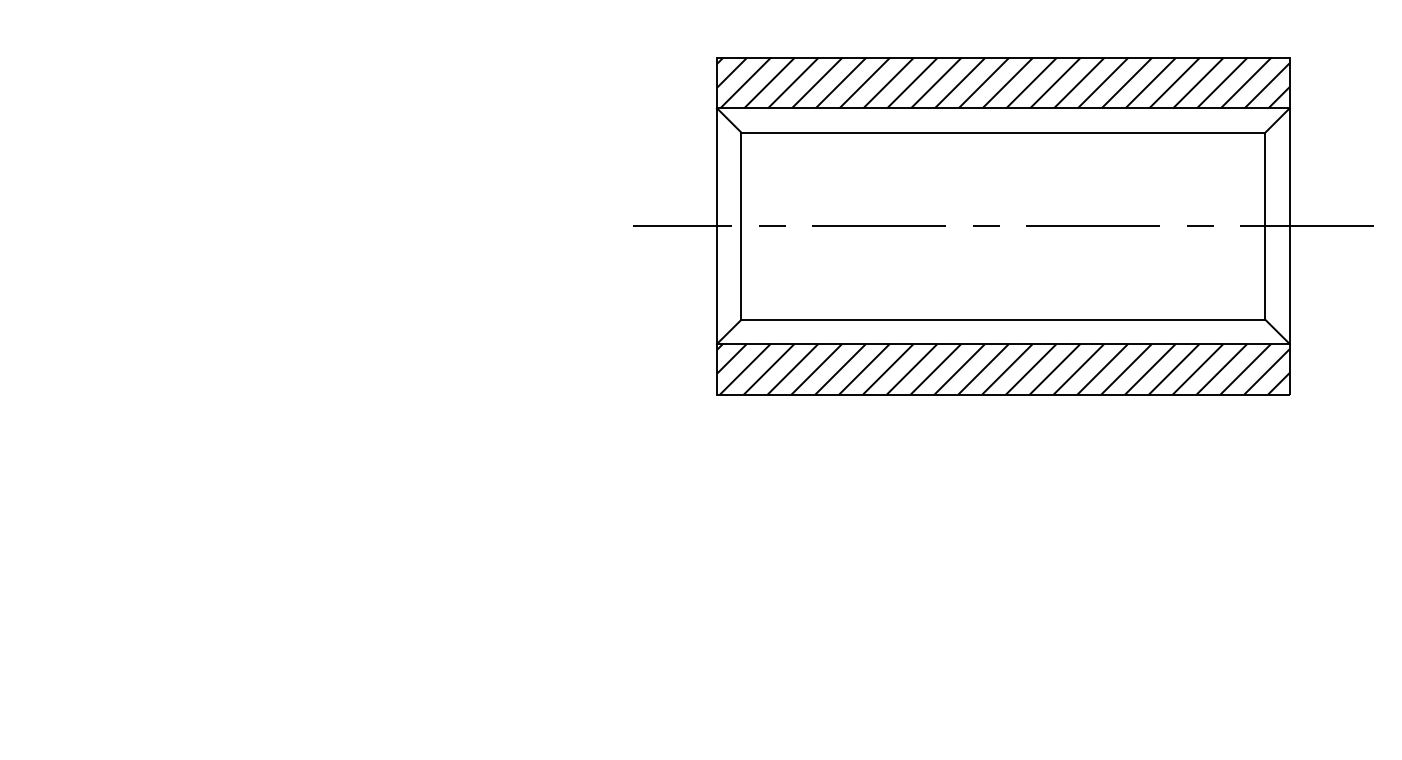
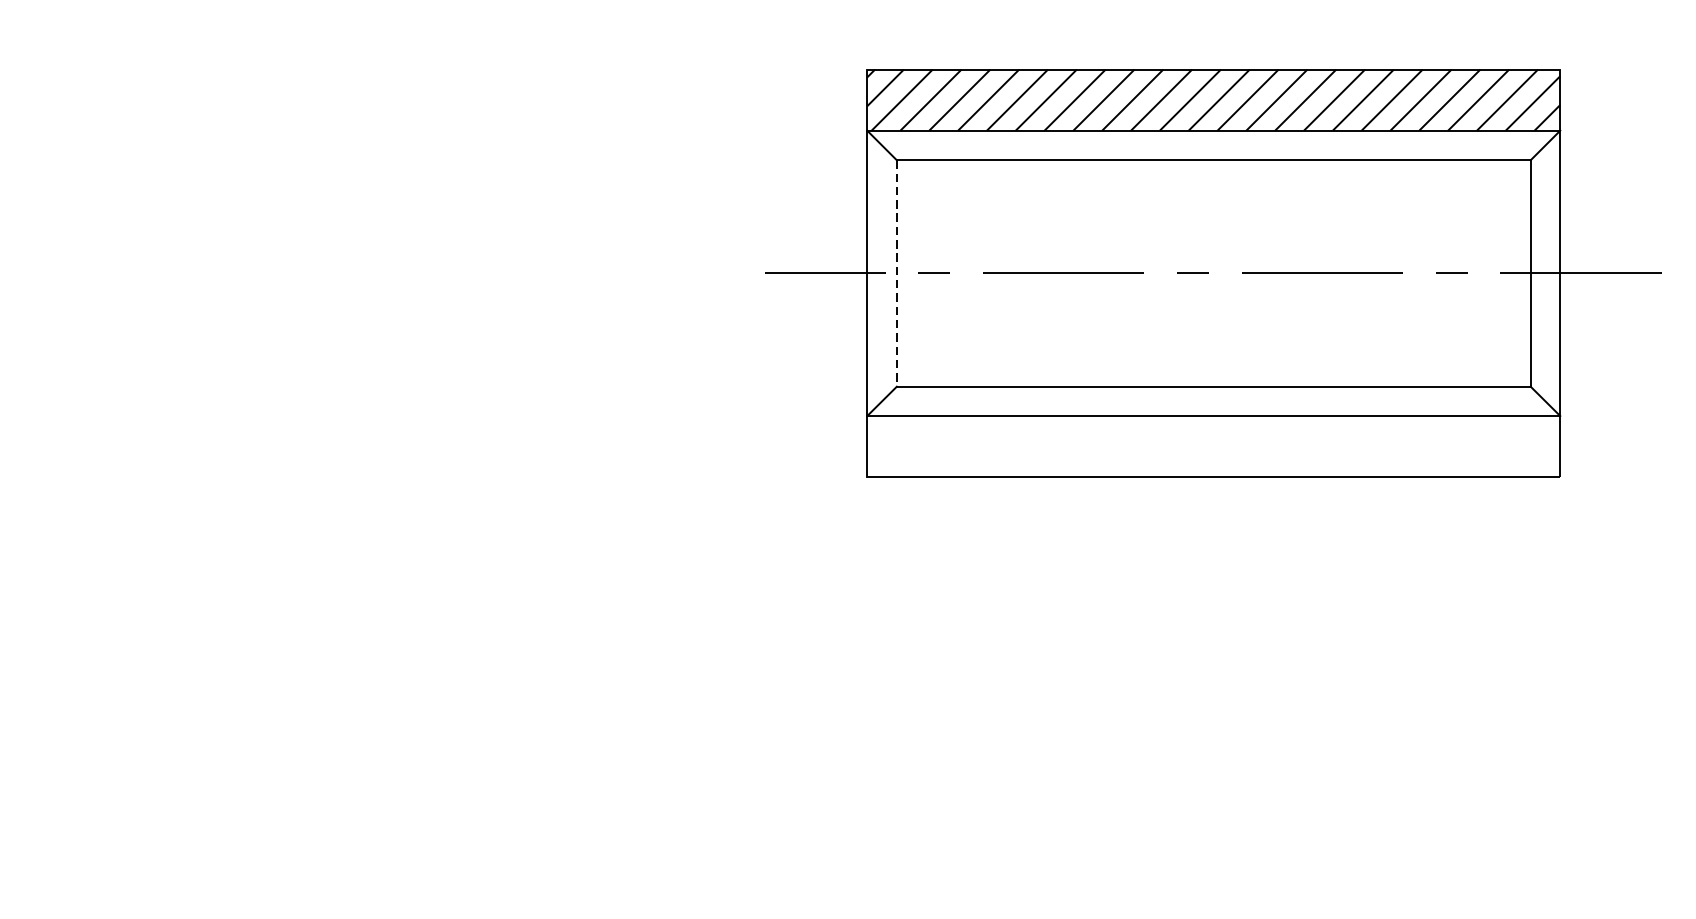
line: (741, 226) -> (896, 273), solid -> dashed
hatch: (1002, 369) -> (1212, 446), removed

